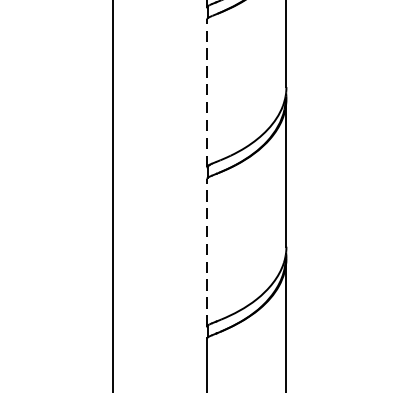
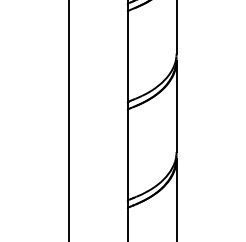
line: (206, 91) -> (127, 56), dashed -> solid
line: (206, 252) -> (127, 155), dashed -> solid

